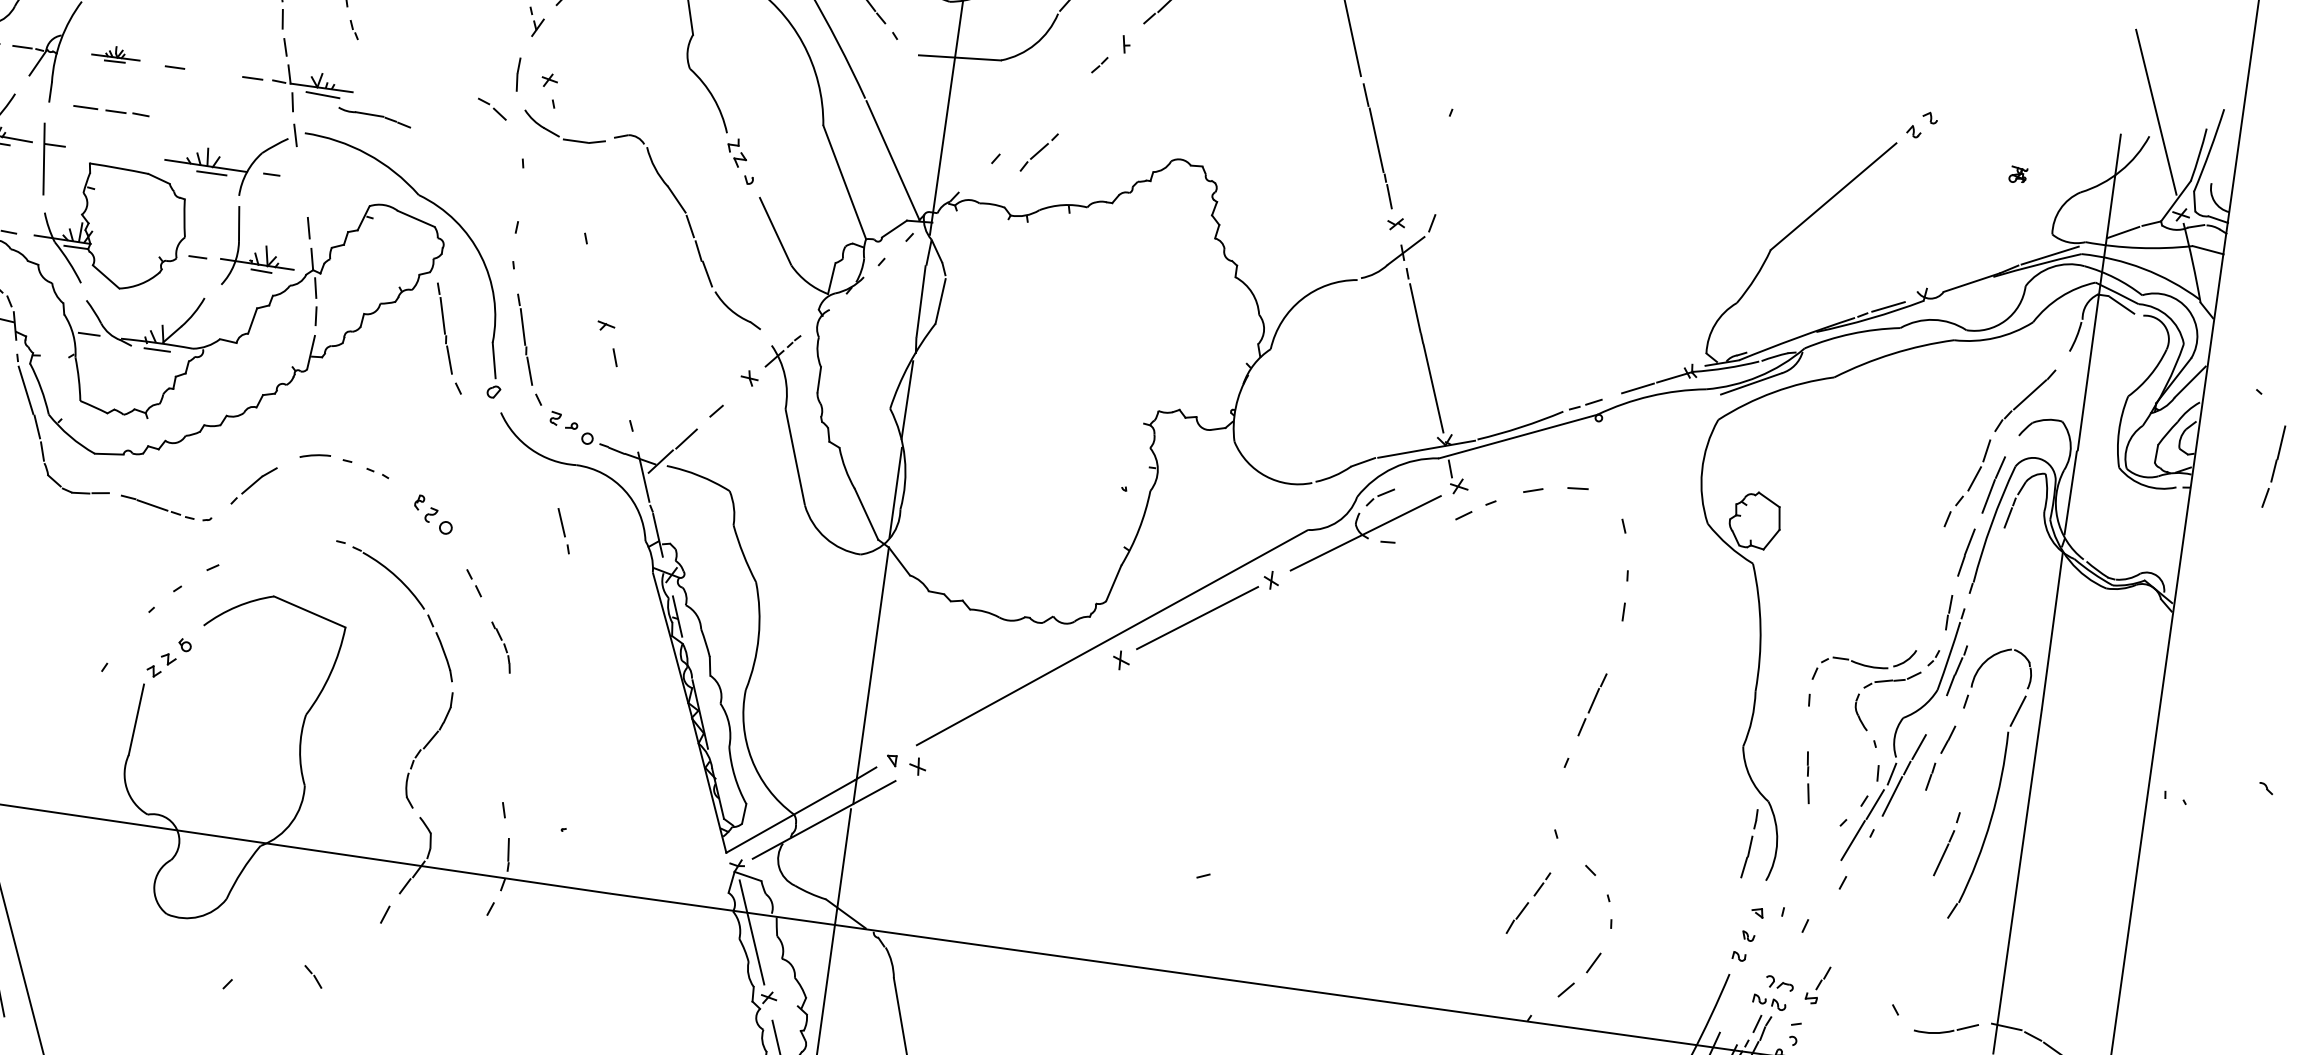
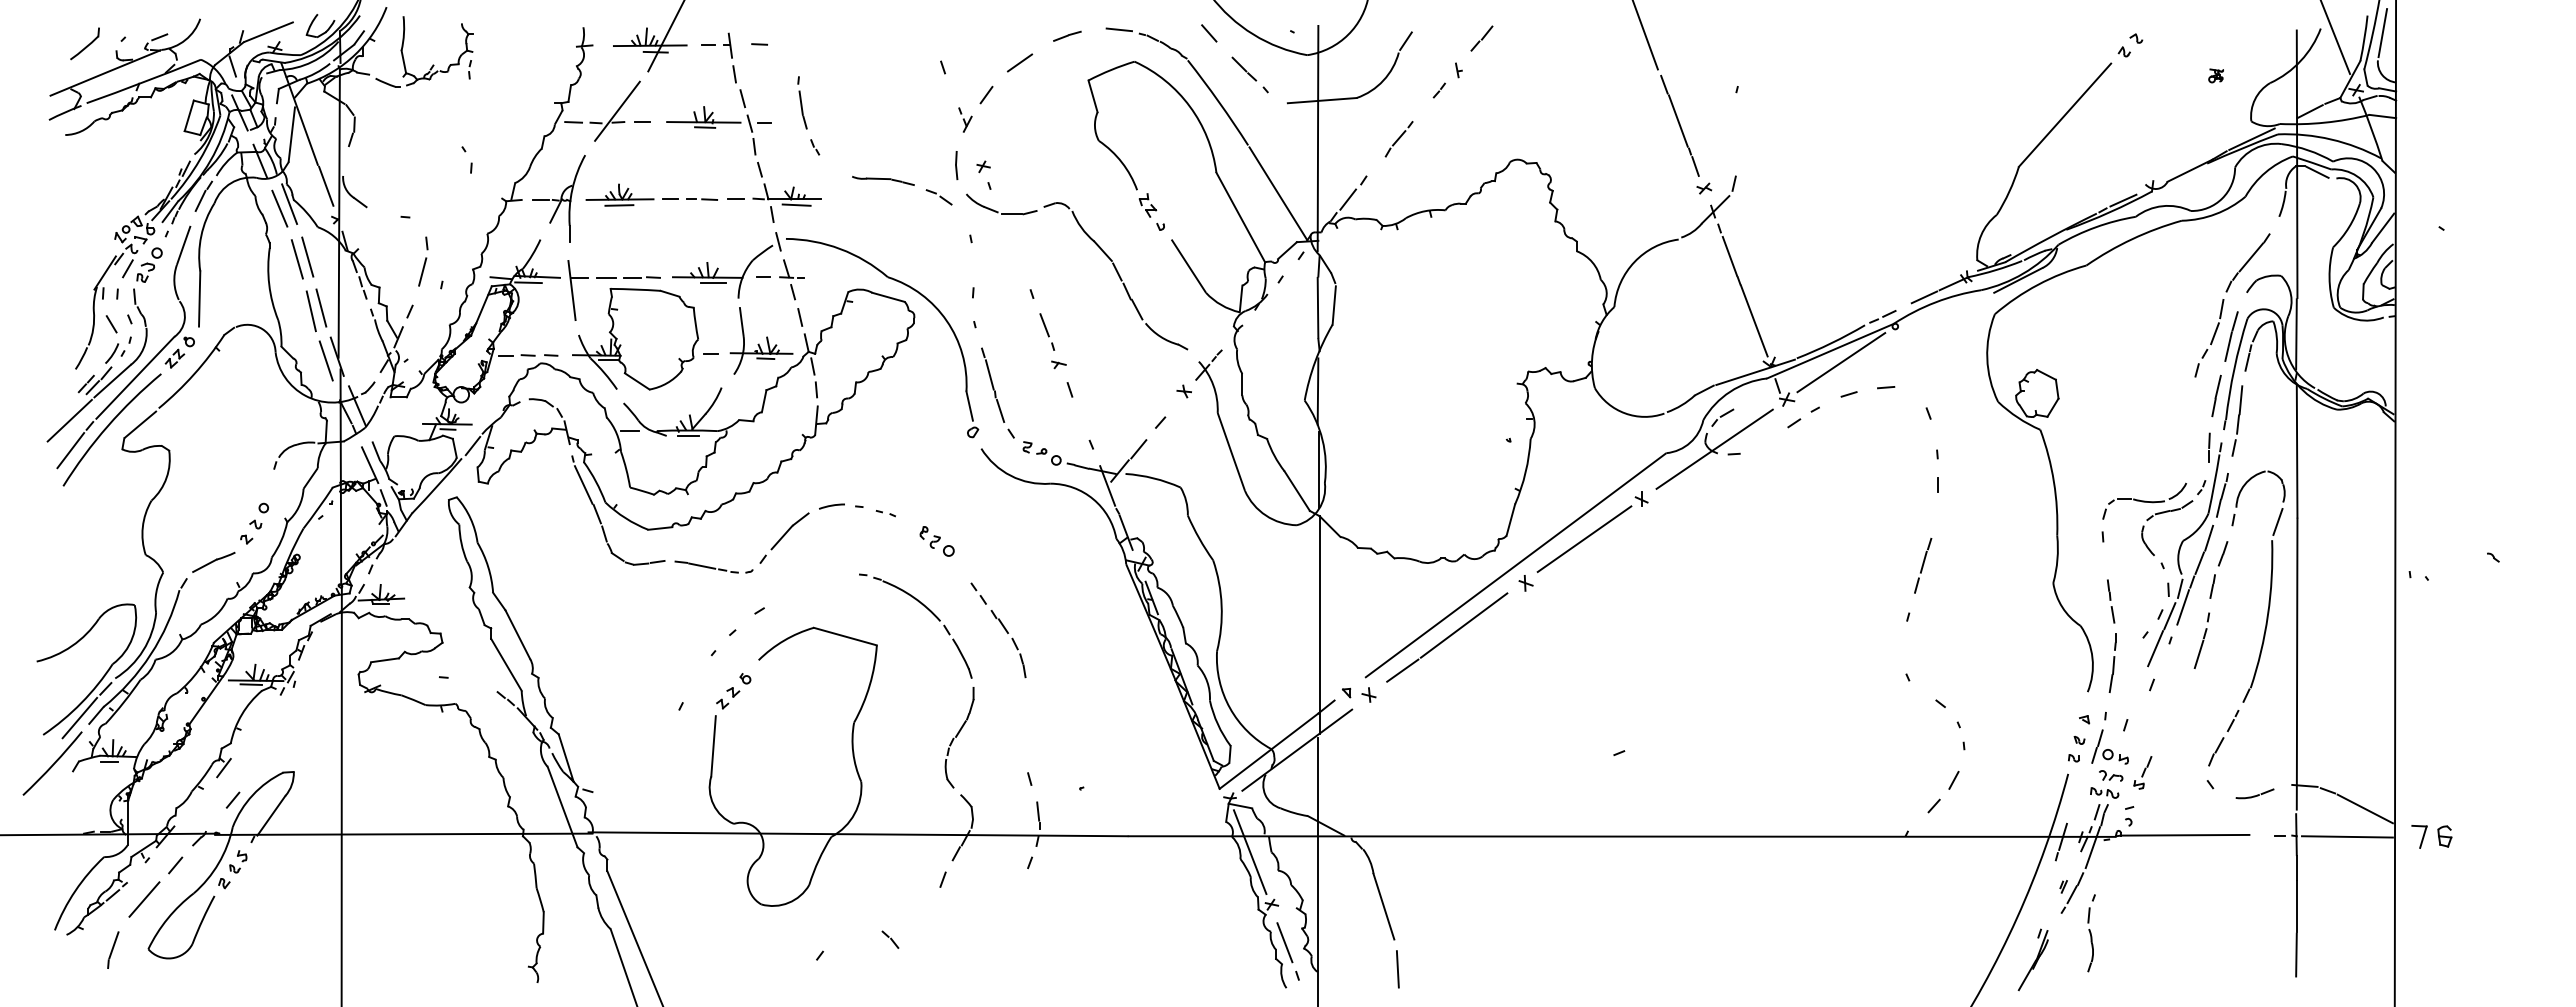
part: (115, 53) -> (619, 194), size x1.67
line: (211, 72) -> (701, 199), added
line: (111, 110) -> (628, 277), moved
part: (375, 117) -> (883, 180), moved
part: (1038, 152) -> (1398, 139), moved
line: (2221, 152) -> (2382, 33), added
line: (974, 178) -> (1348, 199), added
part: (304, 181) -> (791, 279), added
part: (448, 337) -> (929, 392), removed
line: (1529, 451) -> (1841, 362), added
part: (2274, 466) -> (2237, 420), moved
part: (254, 485) -> (784, 537), size x1.43
part: (564, 530) -> (1047, 331), moved
part: (500, 647) -> (1008, 644), size x1.67
line: (1019, 711) -> (1447, 637), added
line: (1934, 718) -> (2209, 537), added
part: (1749, 842) -> (2112, 662), moved
part: (1946, 843) -> (2201, 640), moved
part: (1528, 903) -> (2223, 738), moved
part: (1782, 948) -> (2109, 746), added
part: (1946, 1027) -> (2254, 793), size x0.71

